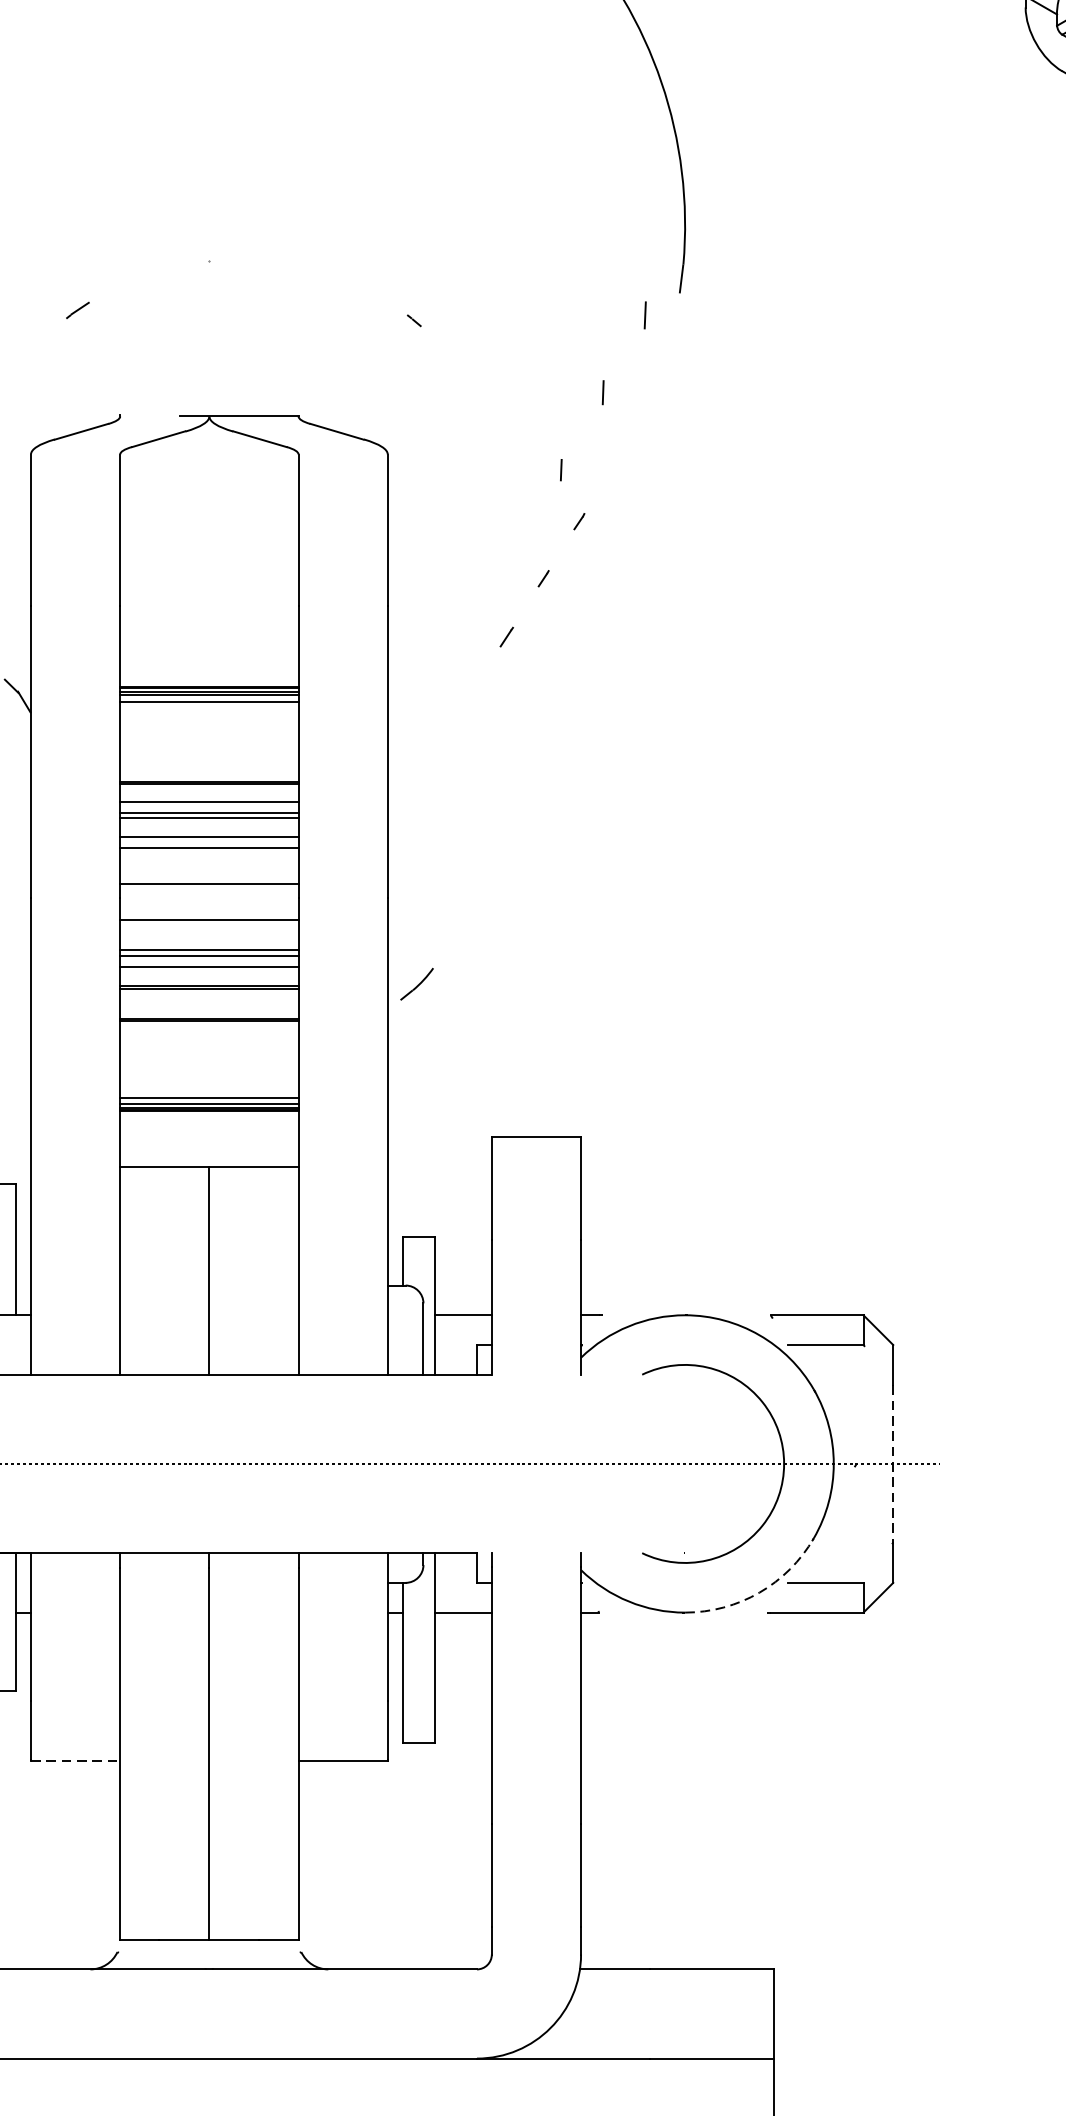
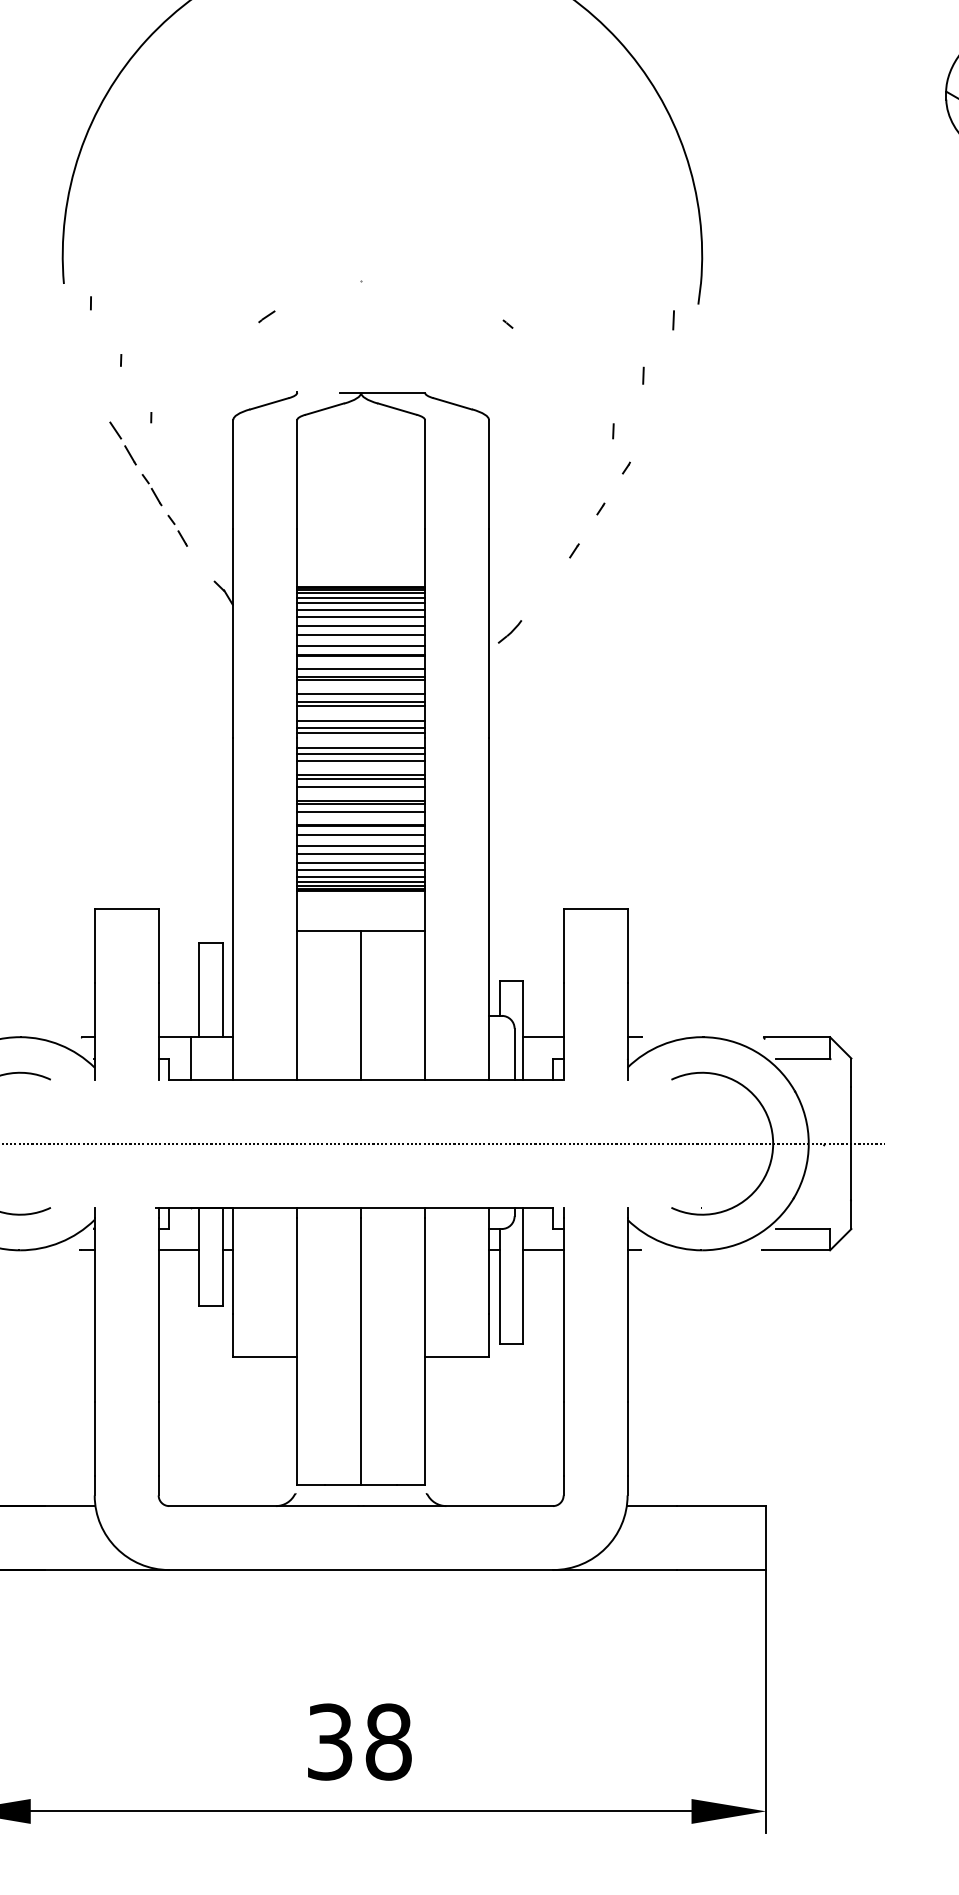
line: (209, 708) -> (361, 602), added
line: (209, 718) -> (361, 609), added
line: (209, 728) -> (361, 616), added
line: (209, 742) -> (361, 626), added
line: (209, 753) -> (361, 634), added
line: (209, 770) -> (361, 646), added
line: (209, 854) -> (361, 706), added
line: (209, 873) -> (361, 720), added
line: (209, 891) -> (361, 733), added
line: (209, 912) -> (361, 748), added
line: (209, 929) -> (361, 760), added
line: (417, 983) -> (510, 631), moved
line: (209, 1001) -> (361, 812), added
line: (209, 1032) -> (361, 834), added
line: (209, 1047) -> (361, 845), added
line: (209, 1060) -> (361, 854), added
line: (209, 1073) -> (361, 863), added
line: (209, 1081) -> (361, 869), added
line: (209, 1091) -> (361, 876), added
line: (893, 1464) -> (851, 1144), dashed -> solid
arc: (759, 1593) -> (755, 1236), dashed -> solid
line: (75, 1760) -> (265, 1356), dashed -> solid

